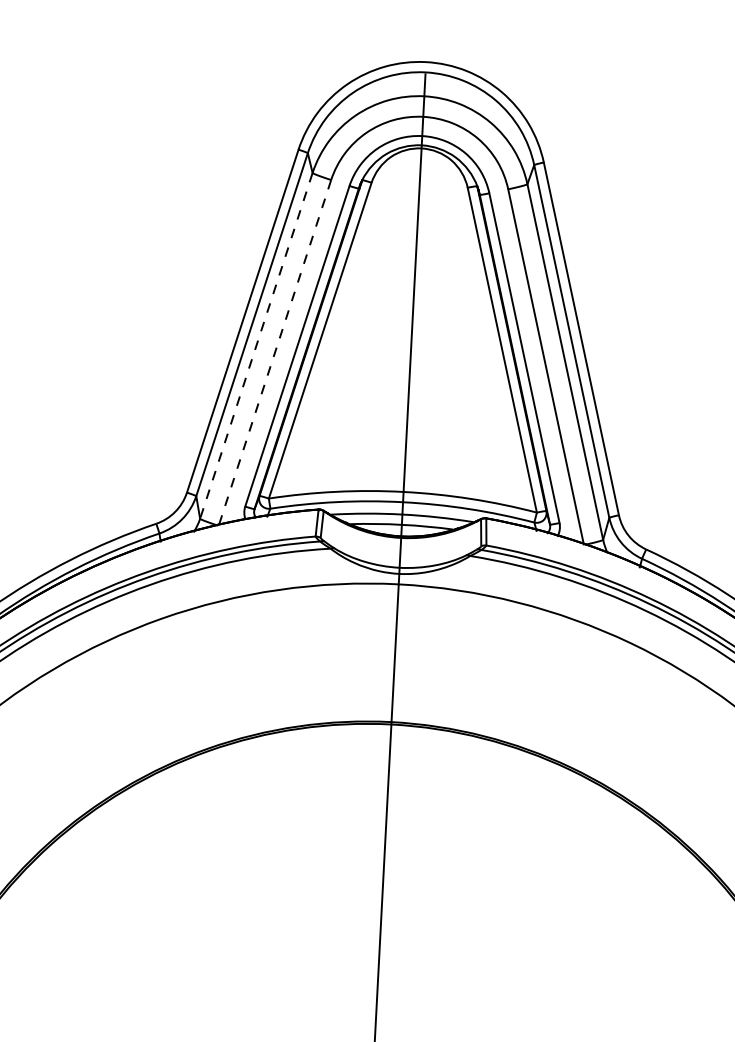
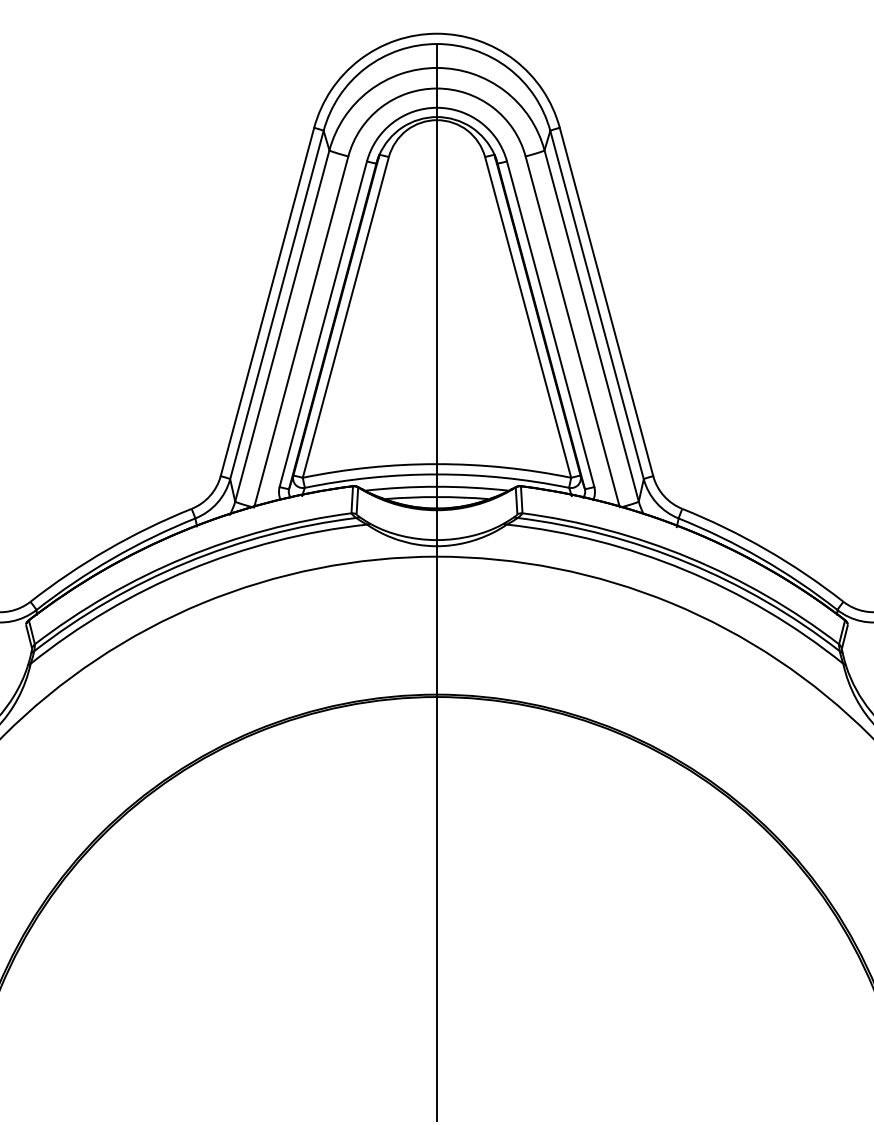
line: (256, 346) -> (282, 326), dashed -> solid
line: (275, 352) -> (301, 331), dashed -> solid

